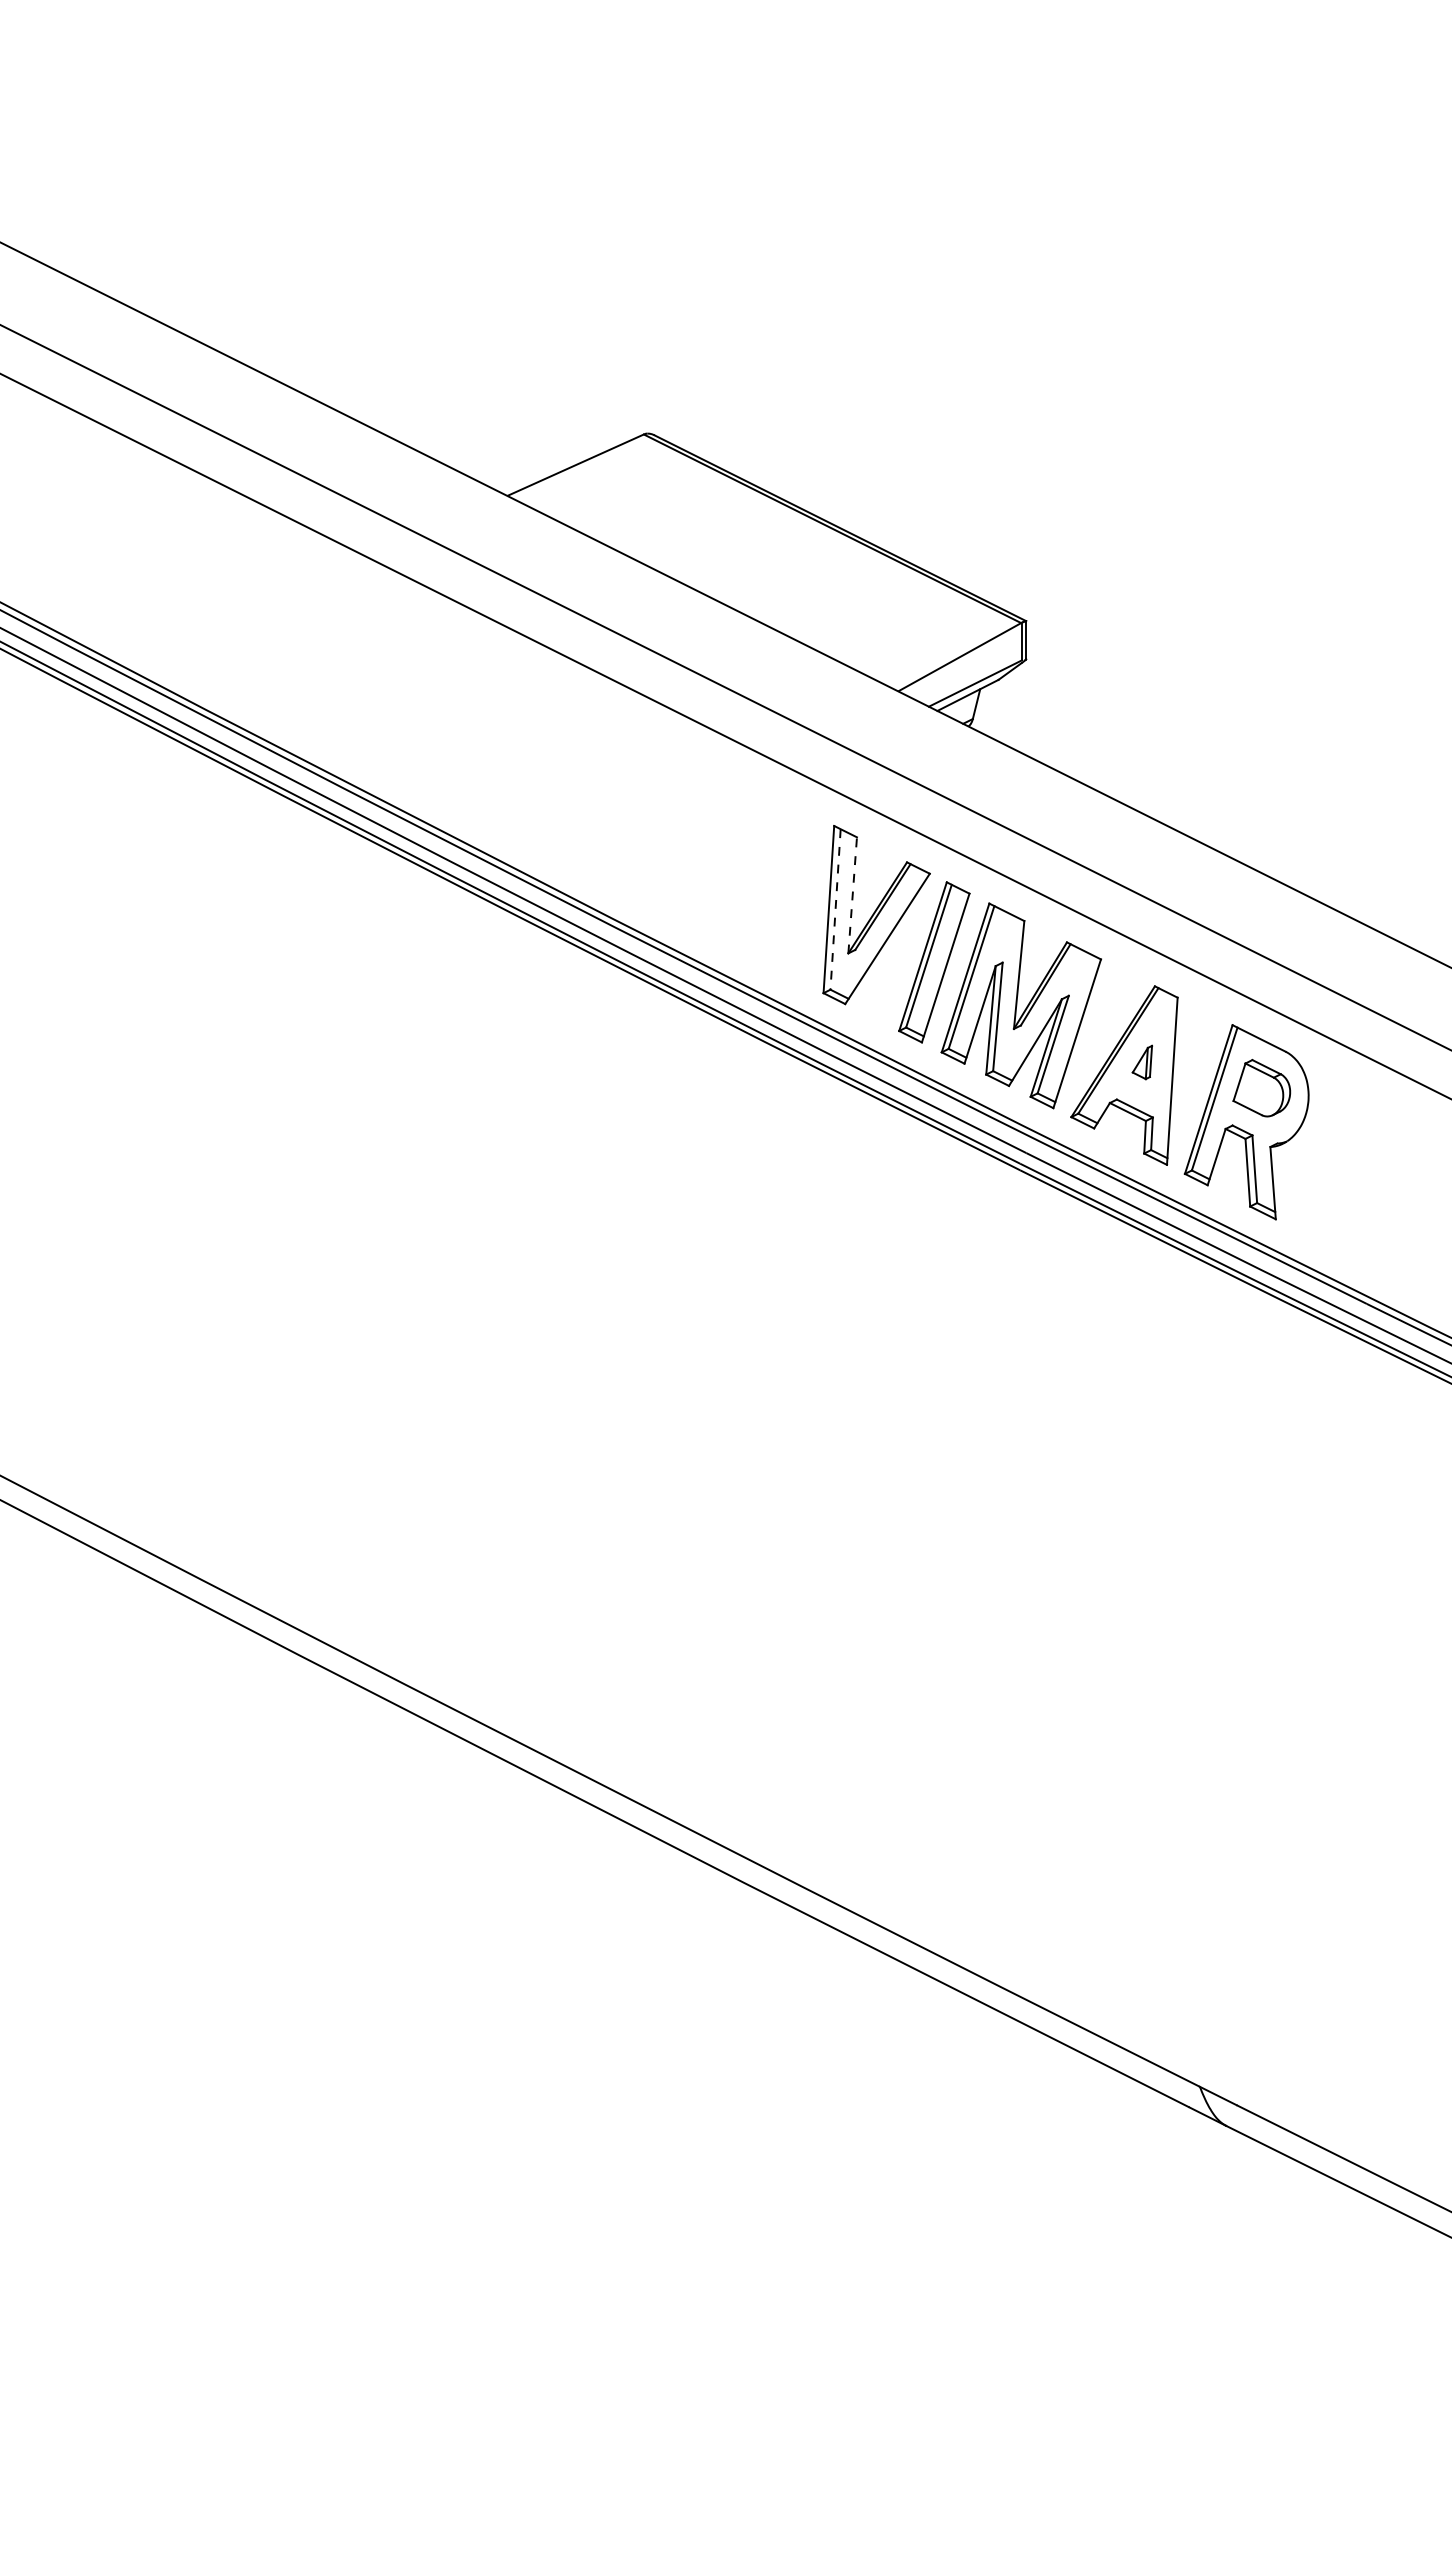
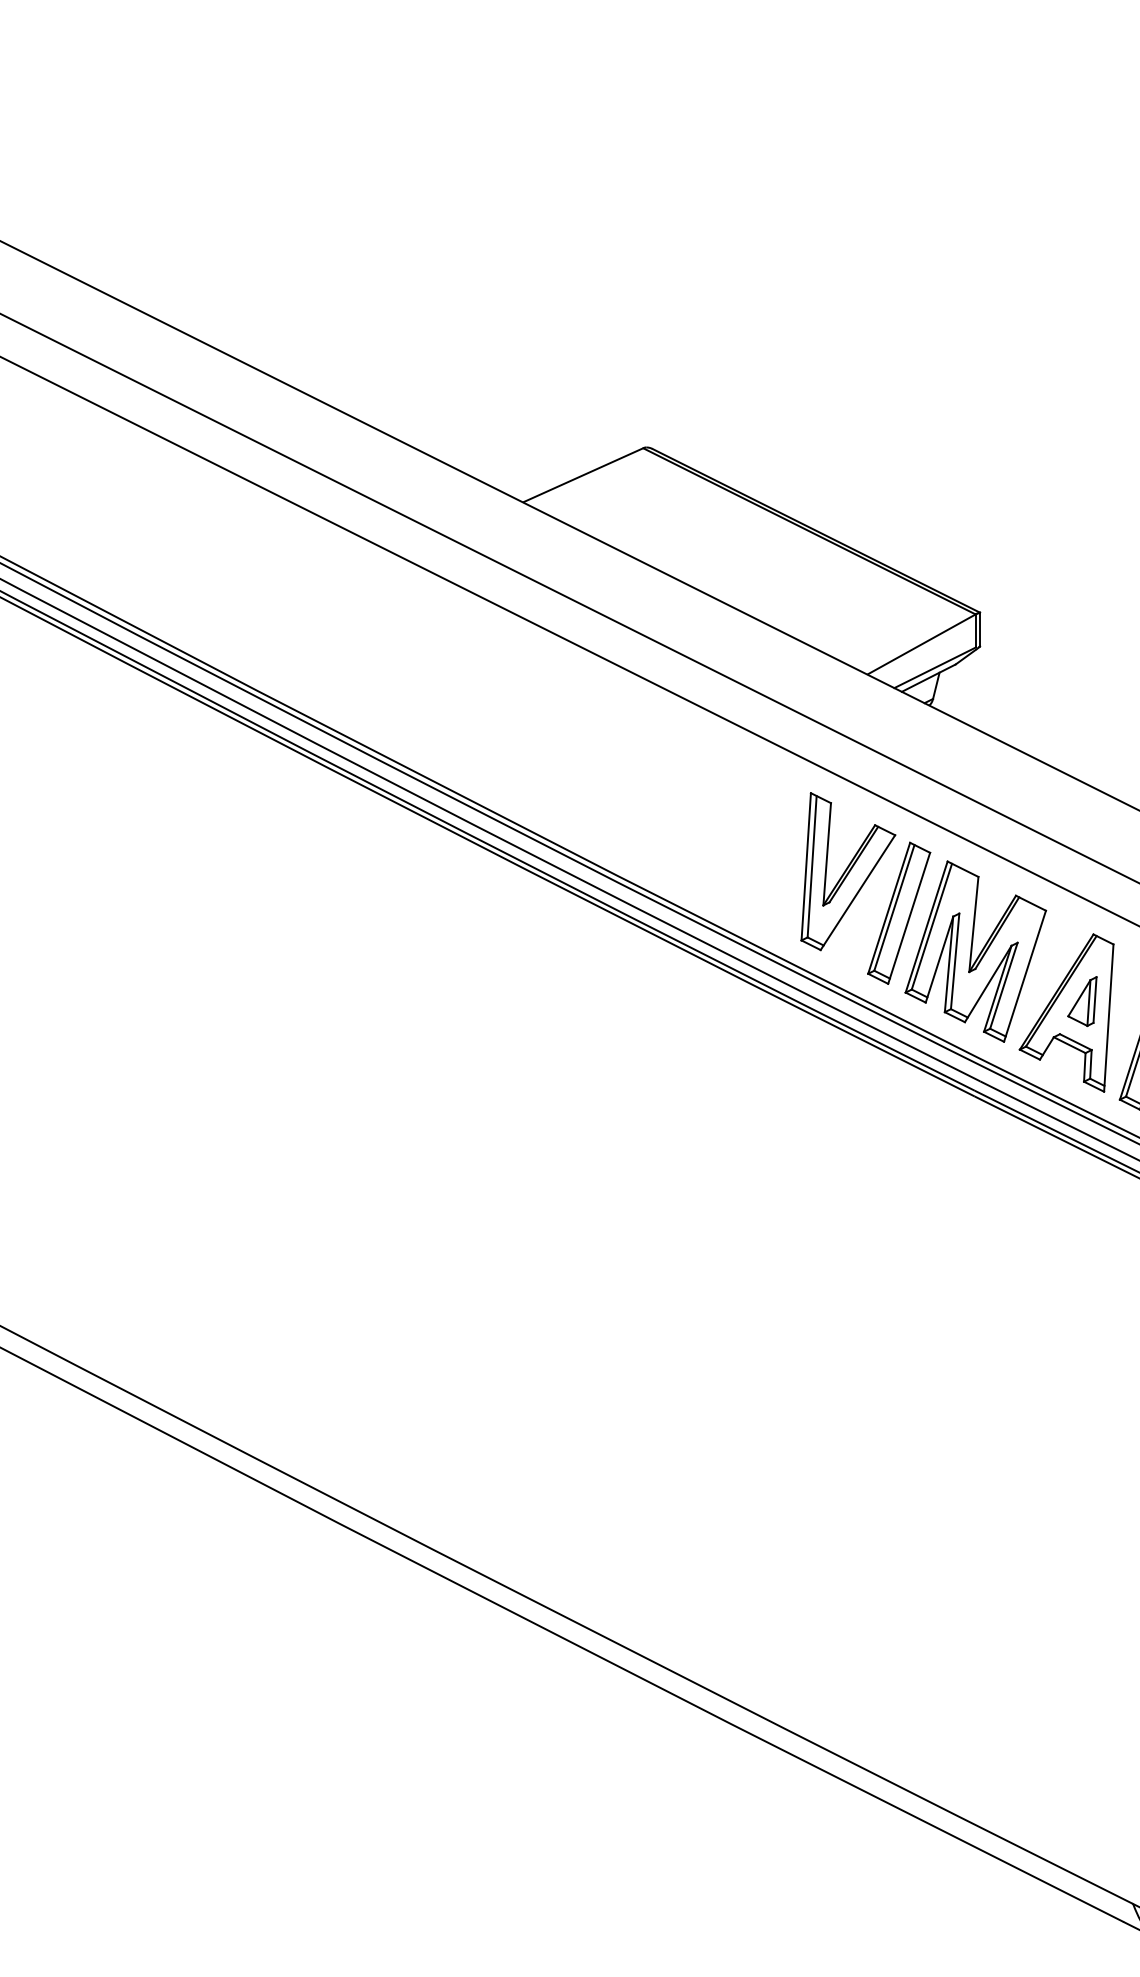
line: (852, 894) -> (827, 853), dashed -> solid
line: (835, 909) -> (812, 866), dashed -> solid
part: (1142, 1062) -> (1082, 1001), size x1.67

